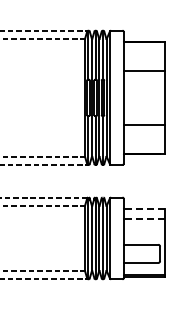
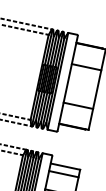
line: (144, 208) -> (65, 166), dashed -> solid
line: (144, 219) -> (63, 174), dashed -> solid

